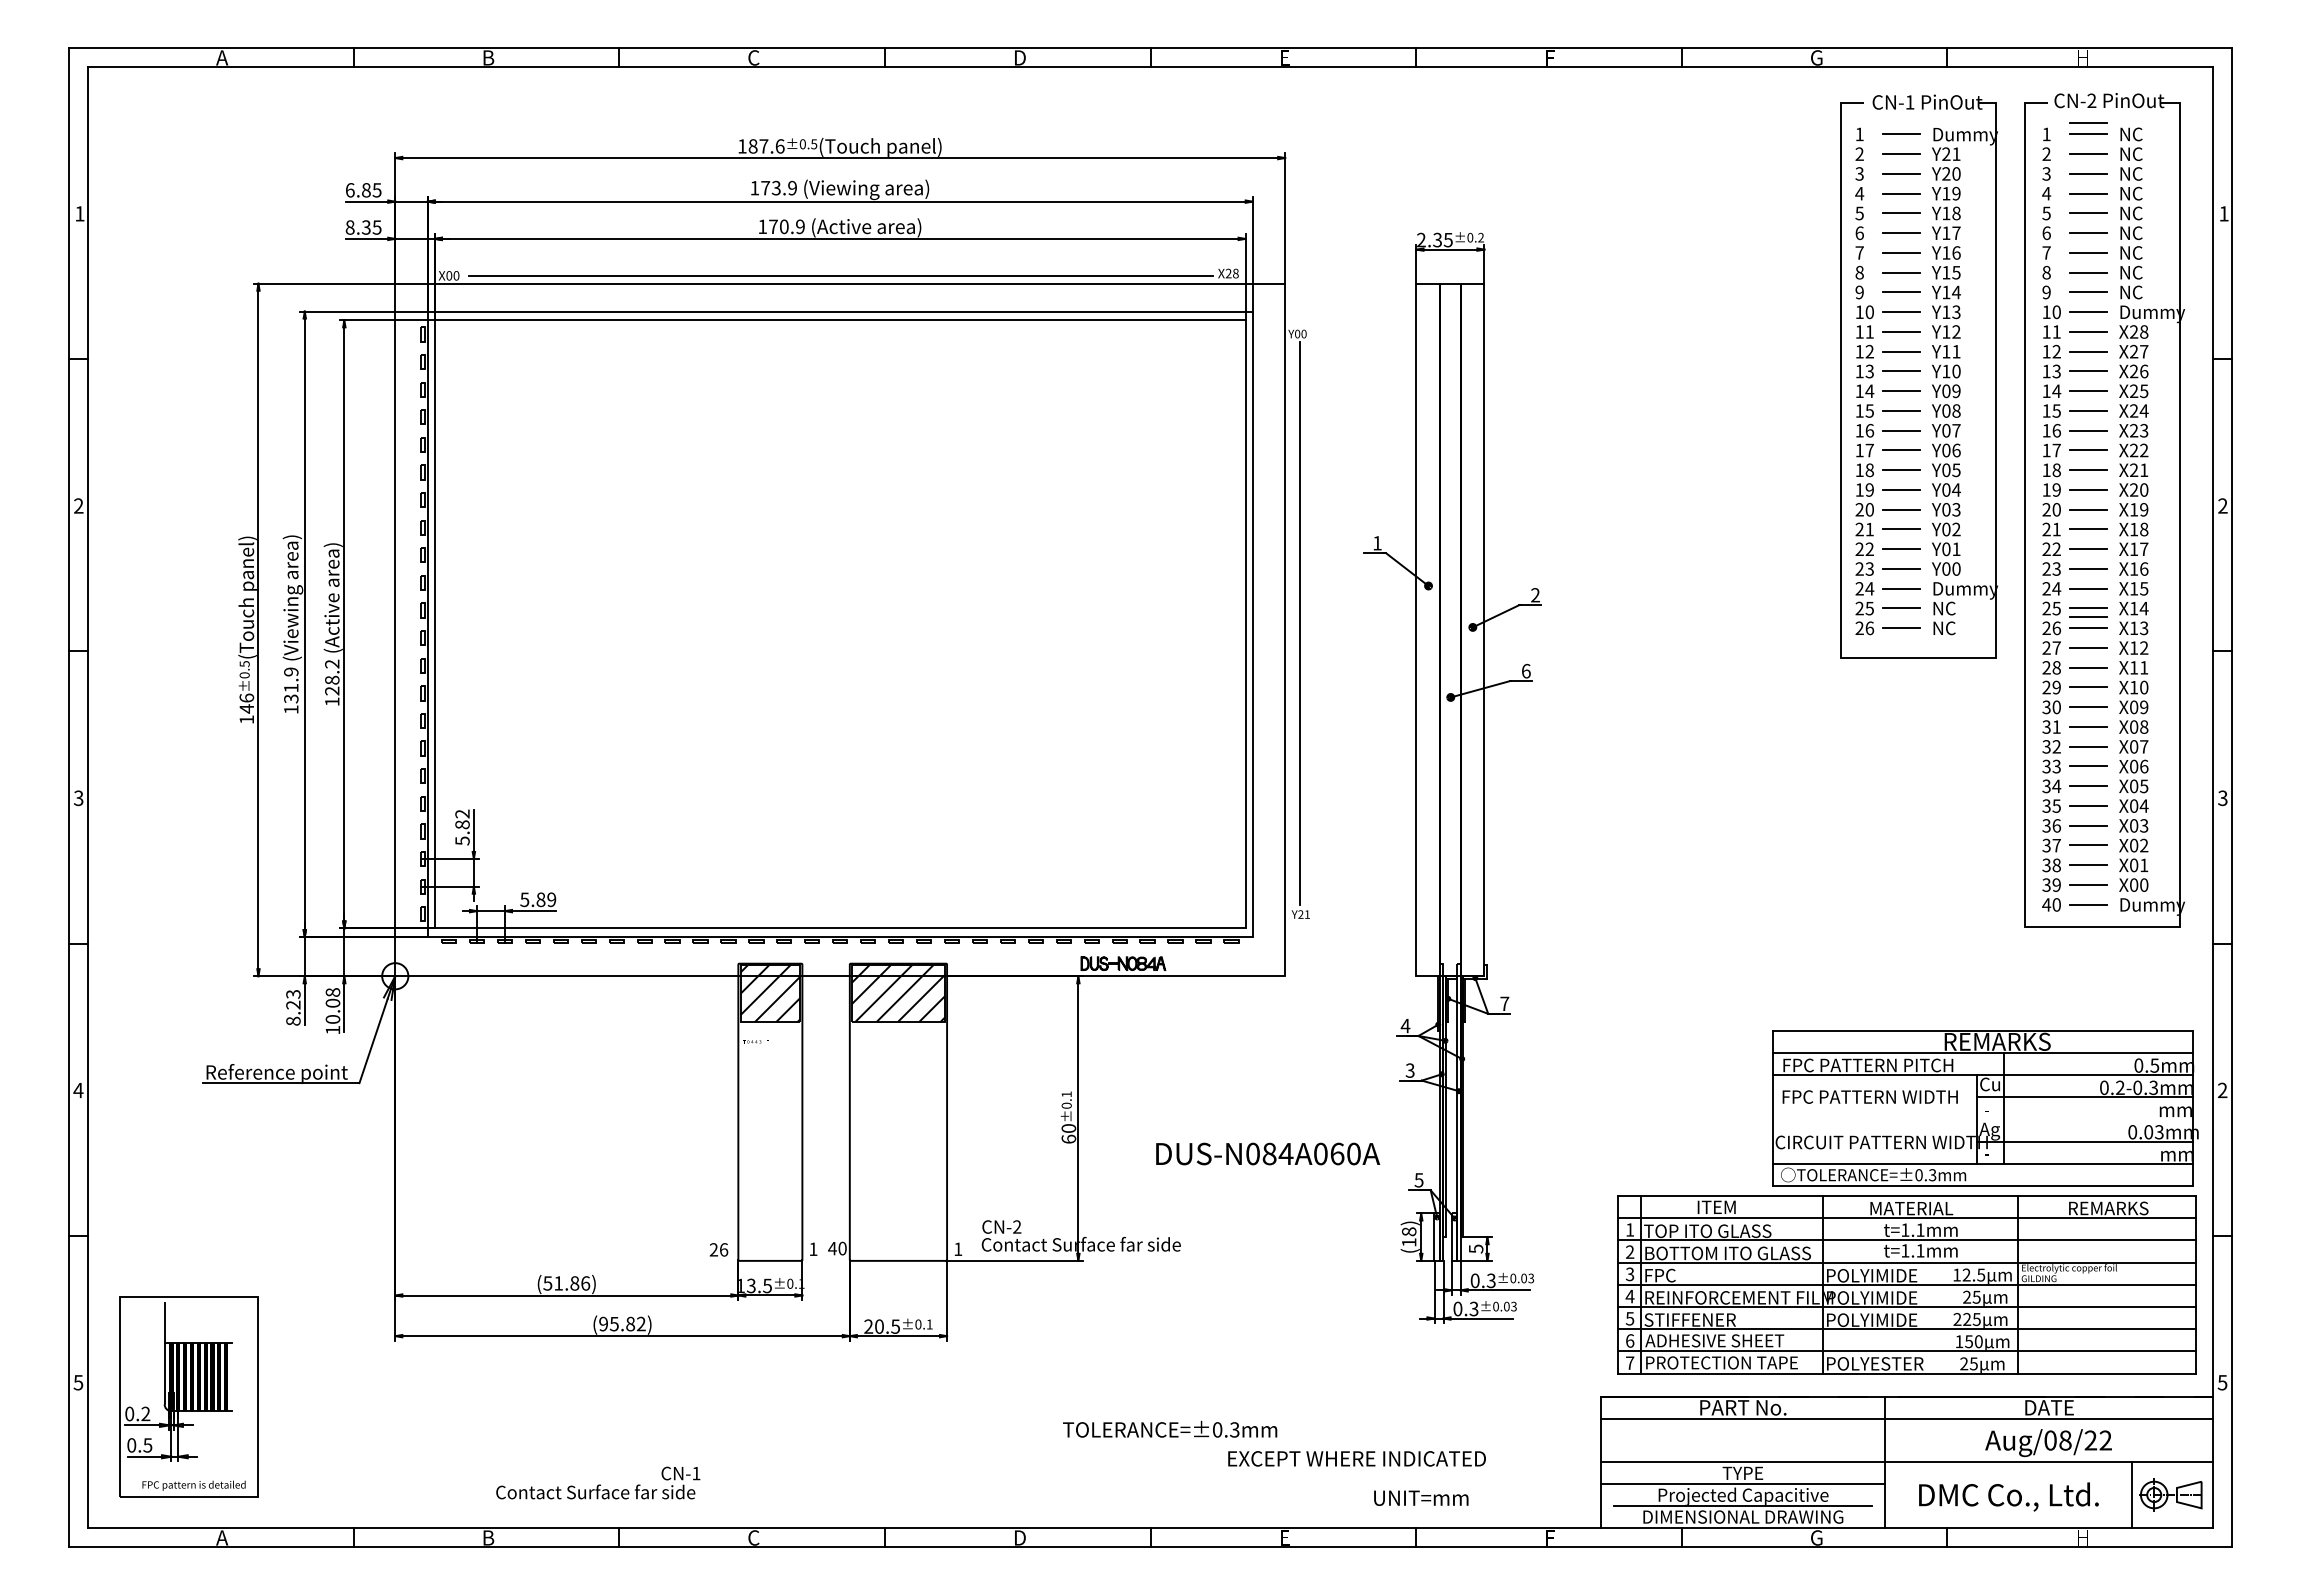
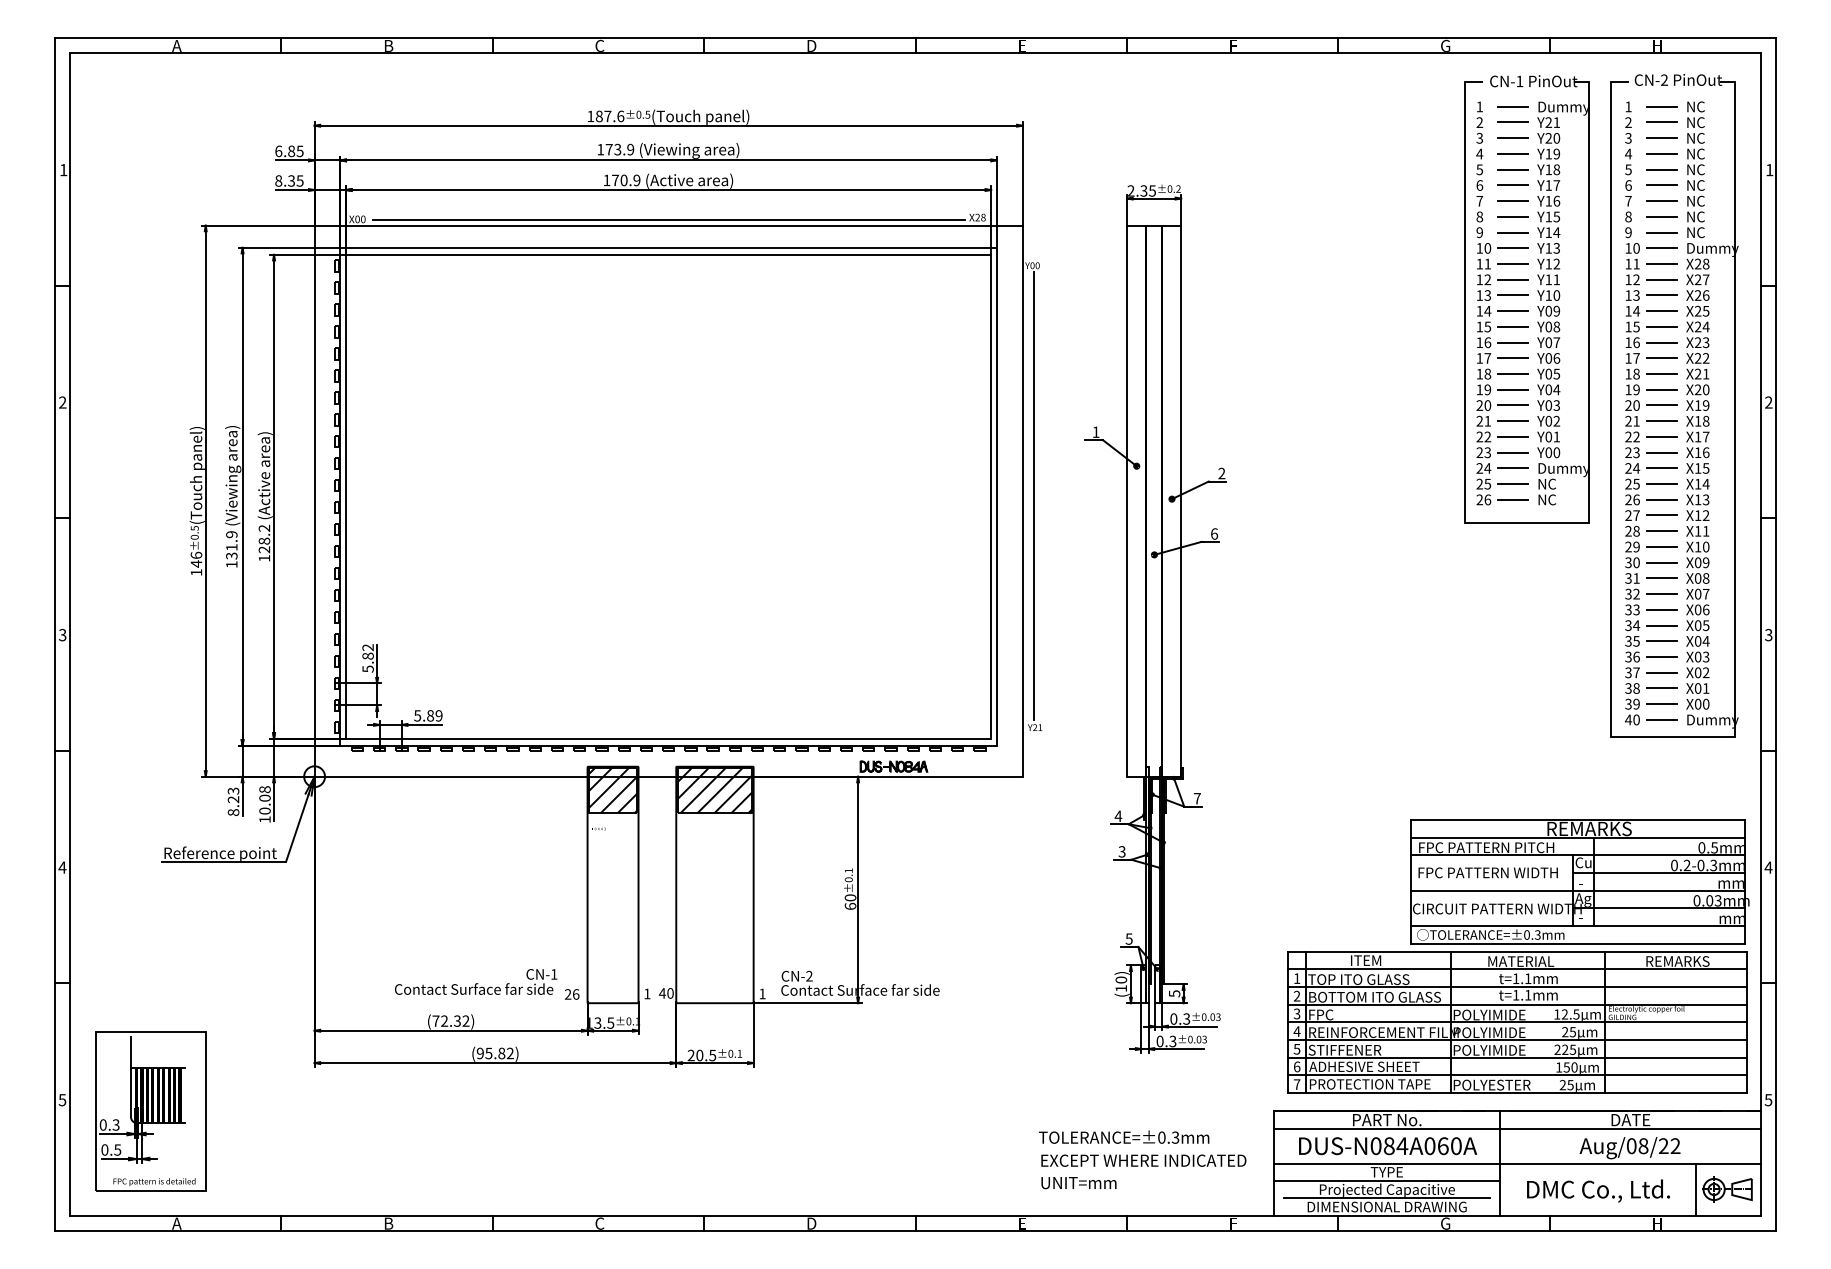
line: (2088, 122) -> (1661, 97), removed
line: (2088, 616) -> (1661, 490), removed
text: (2222, 1090) -> (1768, 867), 2 -> 4
line: (1982, 1119) -> (1577, 890), added
text: (1268, 1154) -> (1388, 1146), moved
text: (1409, 1231) -> (1121, 979), (18) -> (10)
text: (566, 1282) -> (450, 1020), (51.86) -> (72.32)
text: (145, 1414) -> (115, 1125), 0.2 -> 0.3
text: (1170, 1428) -> (1124, 1136), moved
text: (1356, 1458) -> (1143, 1160), moved
text: (598, 1482) -> (476, 981), moved
text: (1420, 1498) -> (1078, 1183), moved

